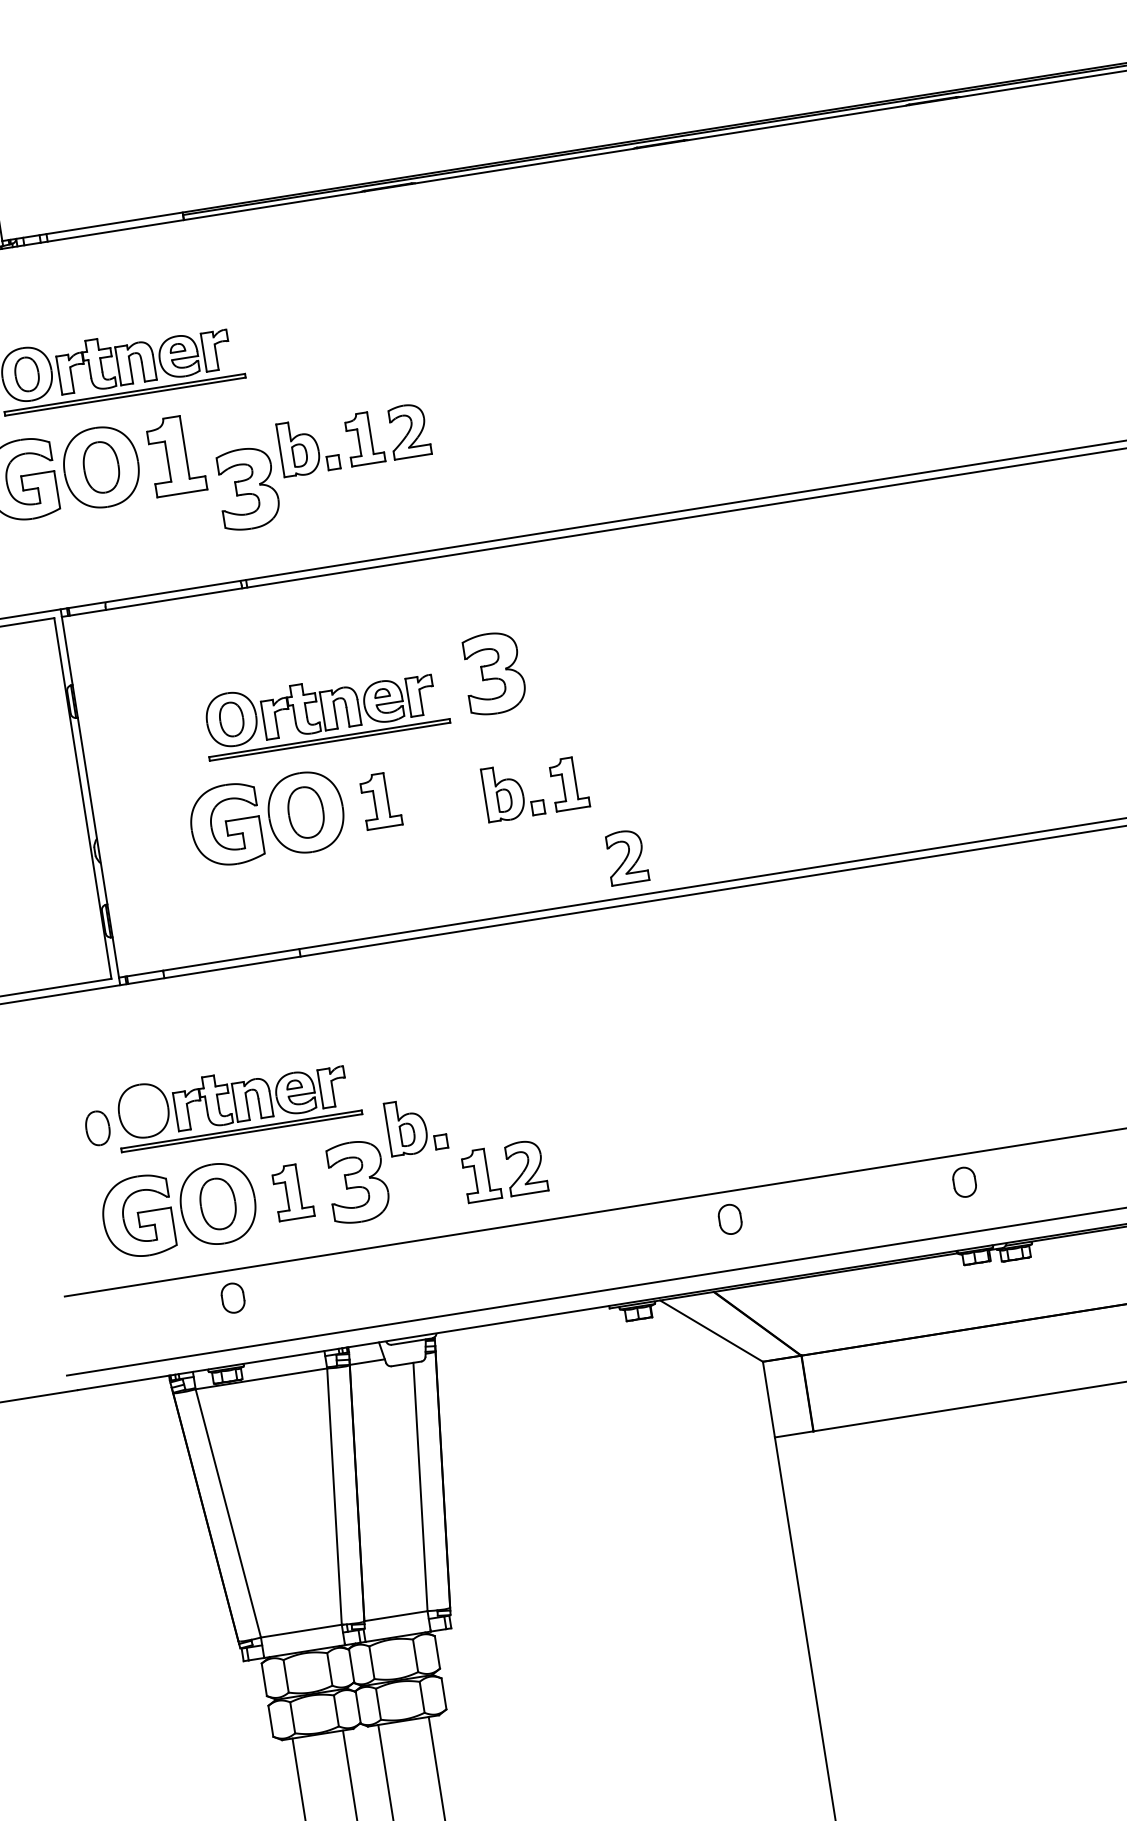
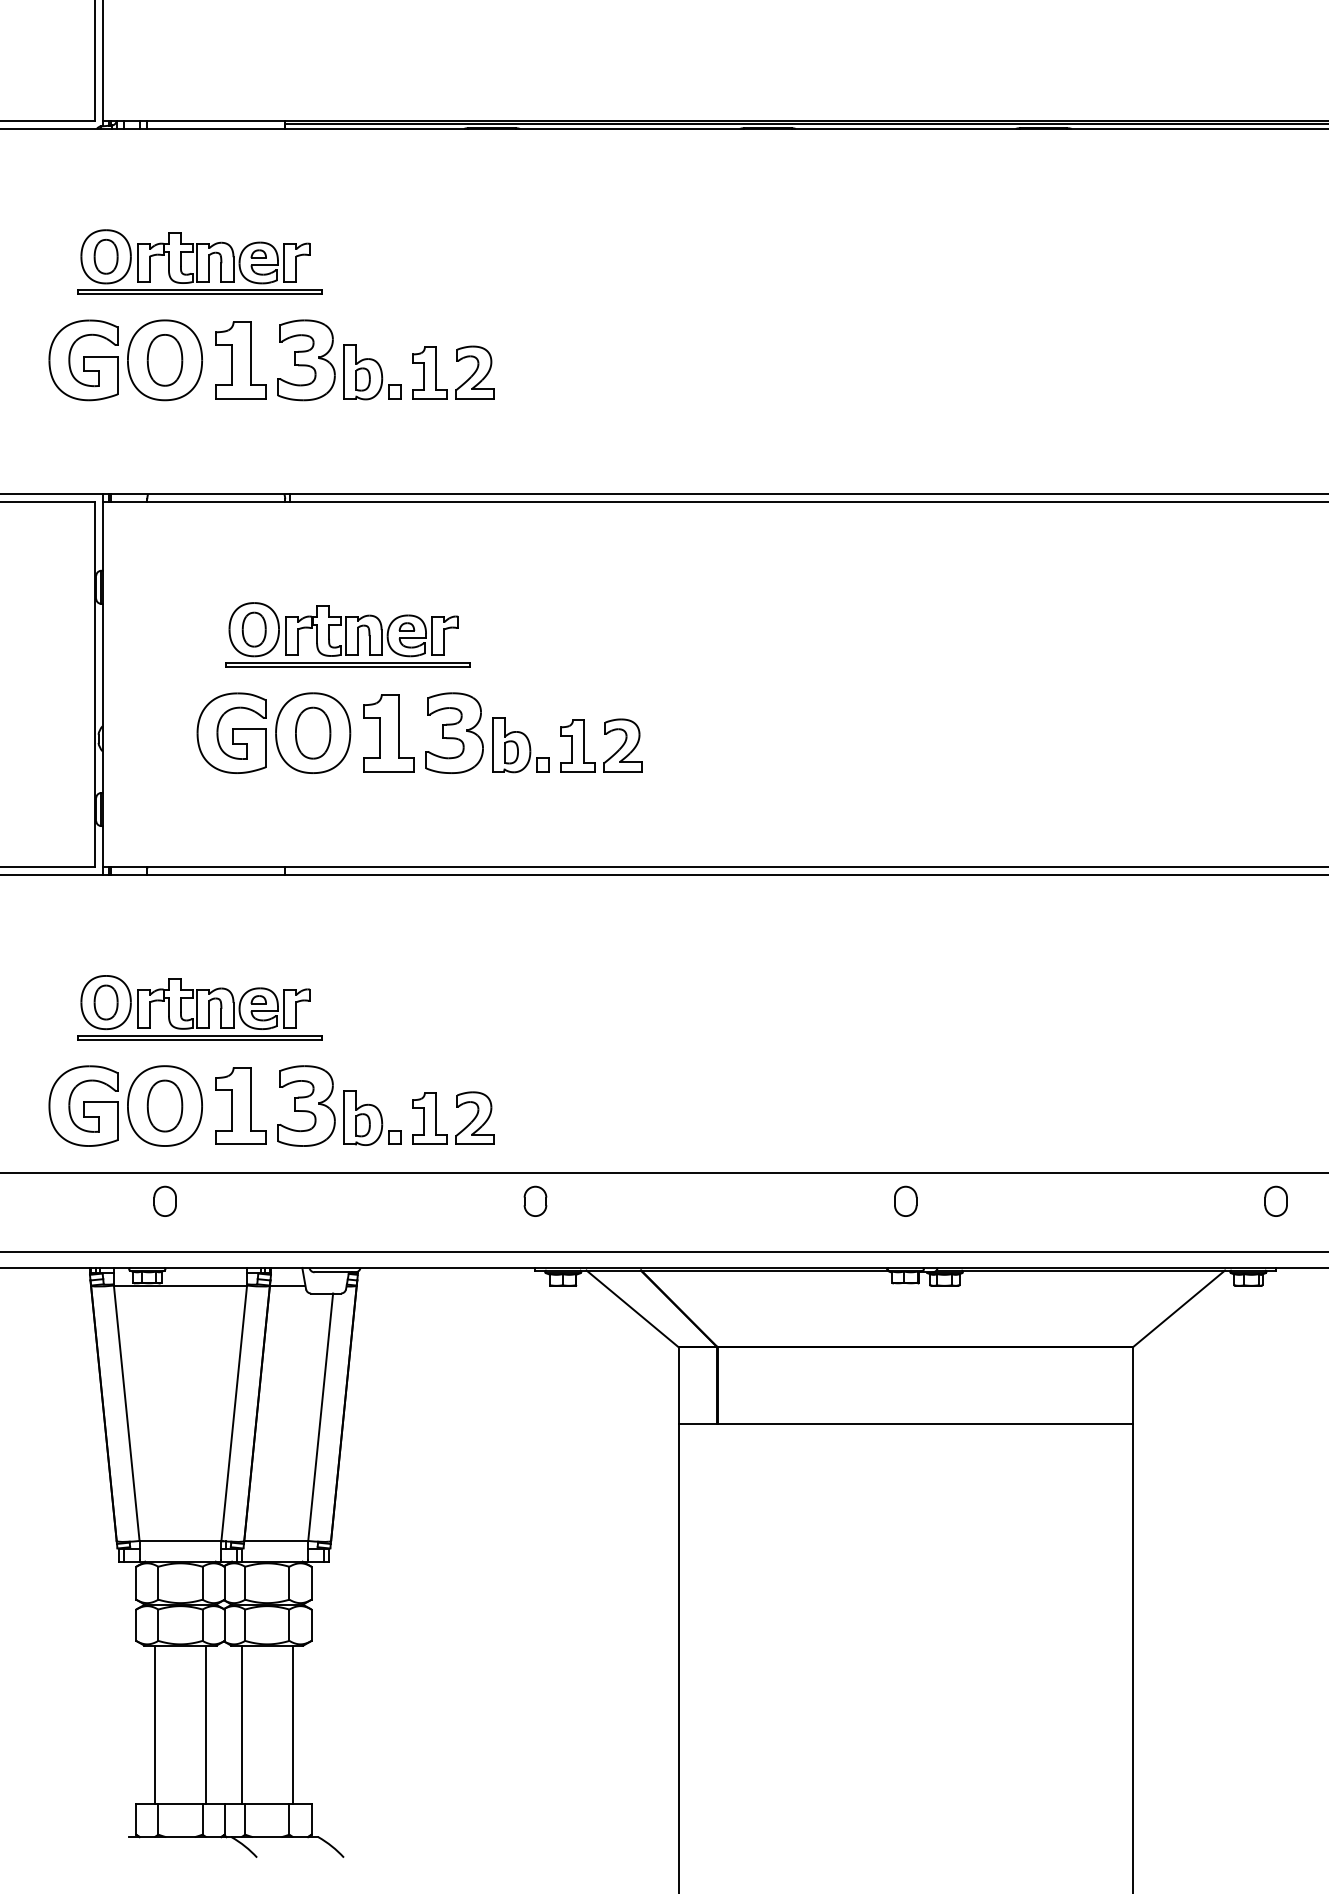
part: (248, 488) -> (306, 360), moved
part: (493, 672) -> (454, 732), moved
part: (380, 801) -> (388, 733), size x1.43
part: (626, 857) -> (622, 745), moved
part: (415, 1125) -> (372, 1117), moved
part: (97, 1128) -> (105, 1002), moved
part: (292, 1191) -> (240, 1105), size x1.43
part: (730, 1218) -> (535, 1200), moved

